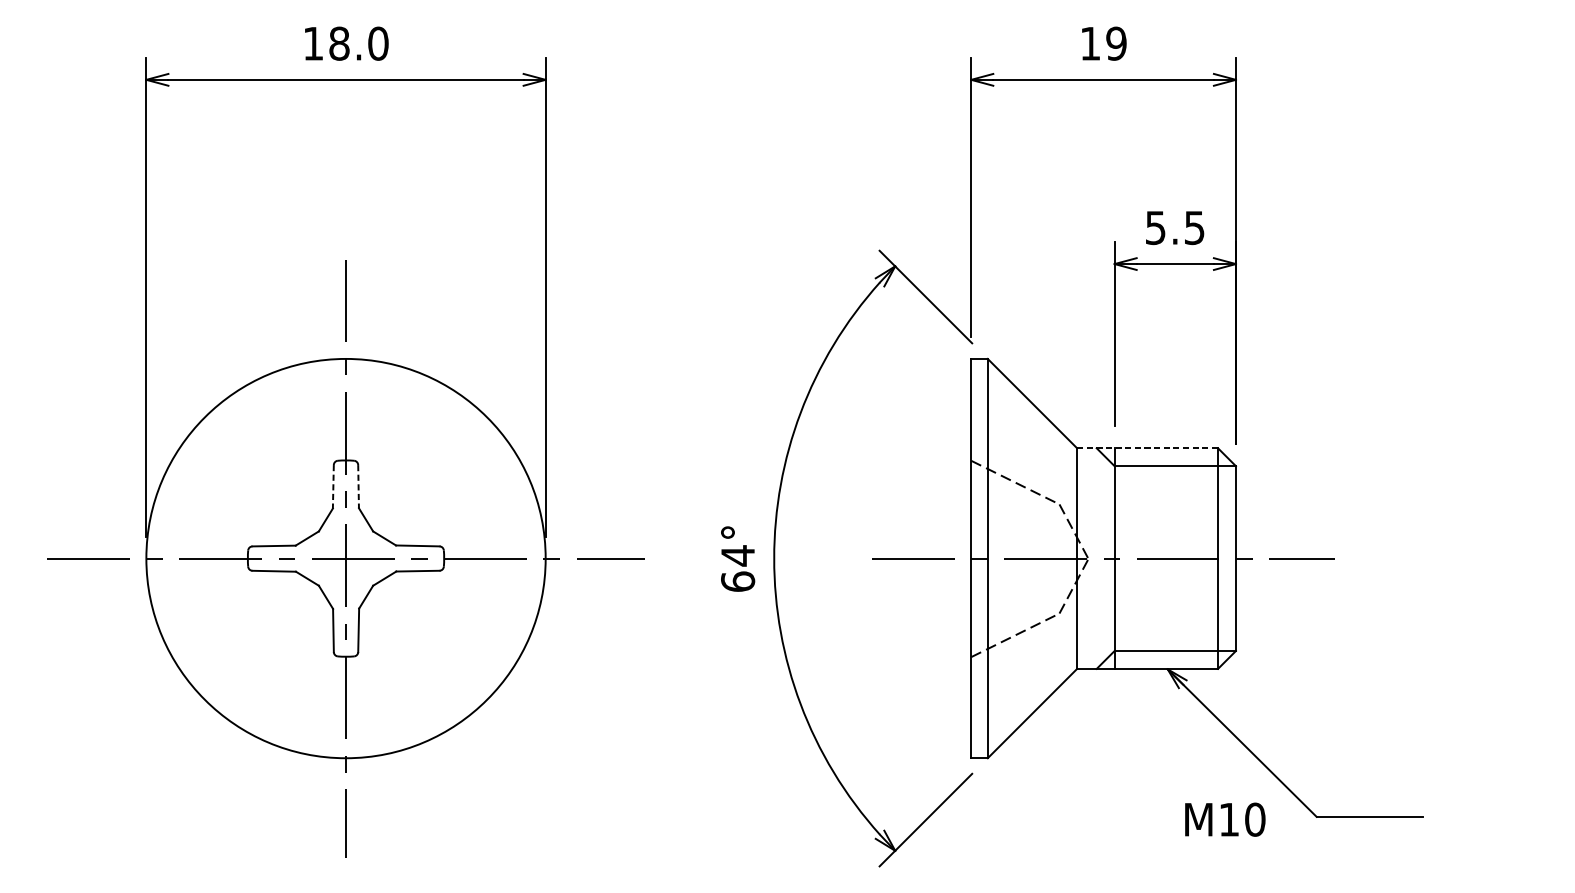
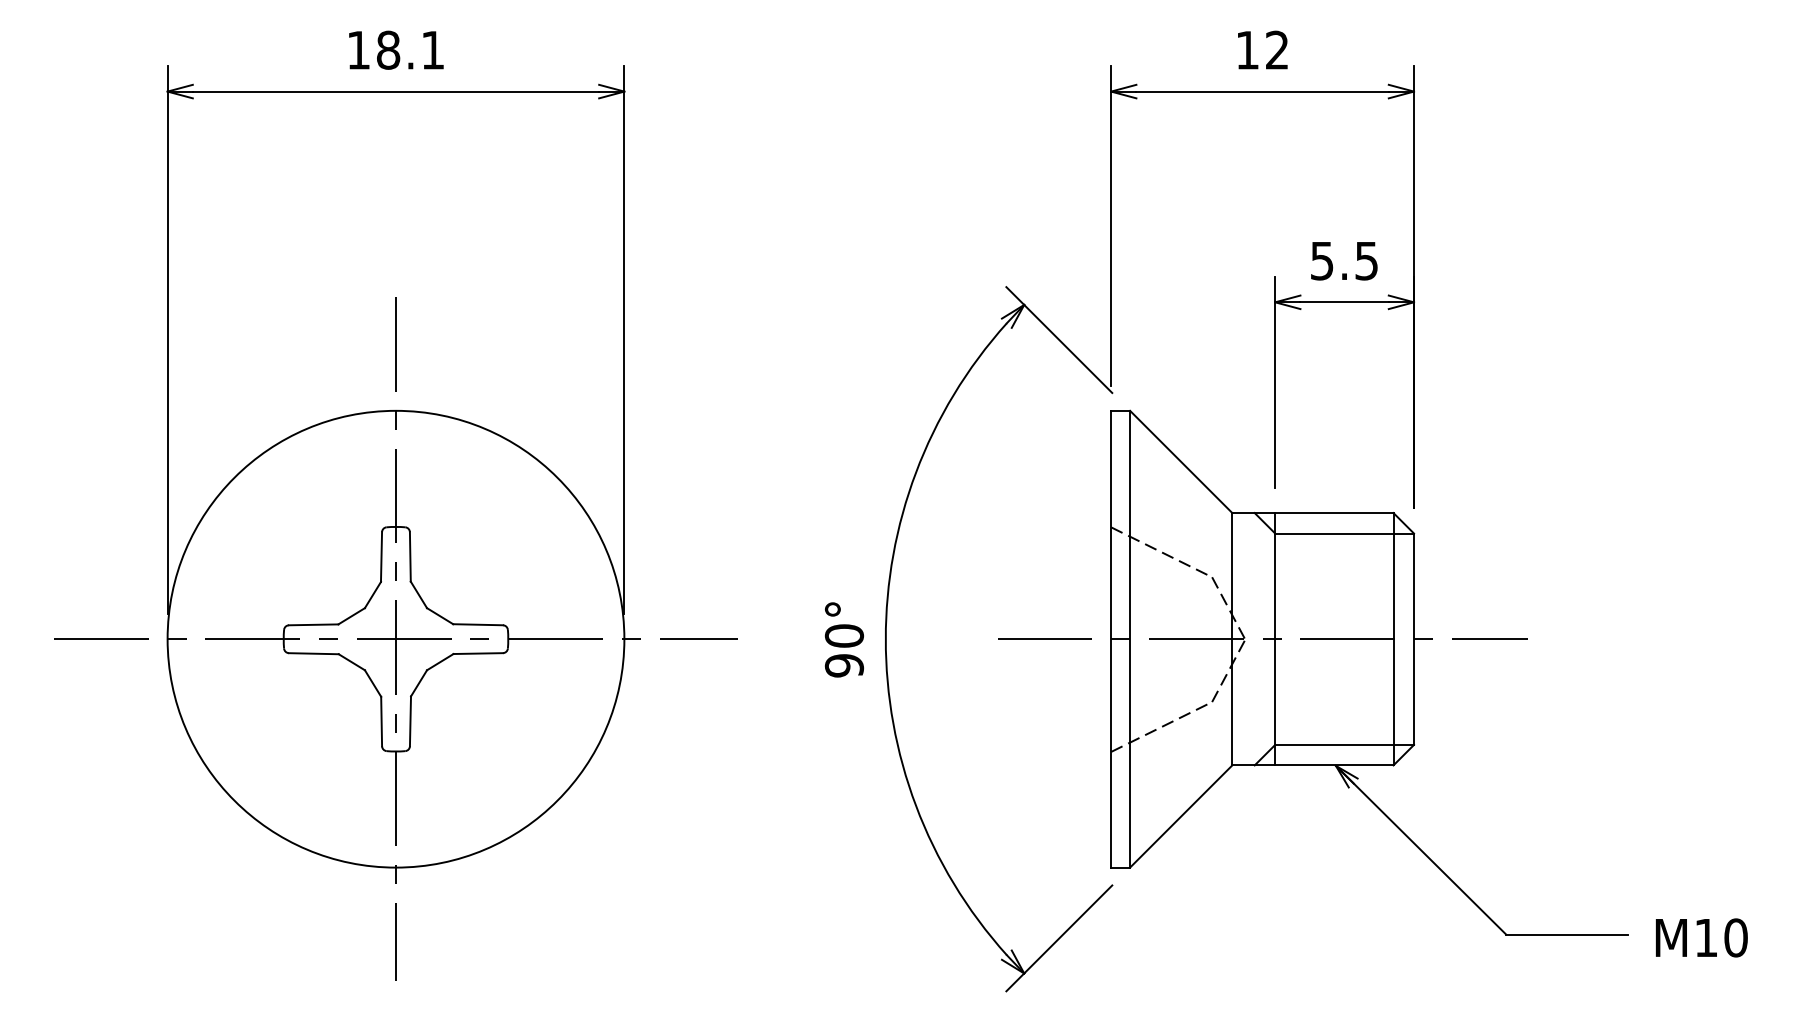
text: (377, 43) -> (432, 49), 18.0 -> 18.1
text: (1115, 43) -> (1276, 49), 19 -> 12
line: (1147, 448) -> (1312, 513), dashed -> solid
line: (358, 486) -> (410, 556), dashed -> solid
line: (333, 487) -> (381, 557), dashed -> solid
text: (738, 568) -> (844, 650), 64° -> 90°
text: (1225, 819) -> (1701, 937), moved

